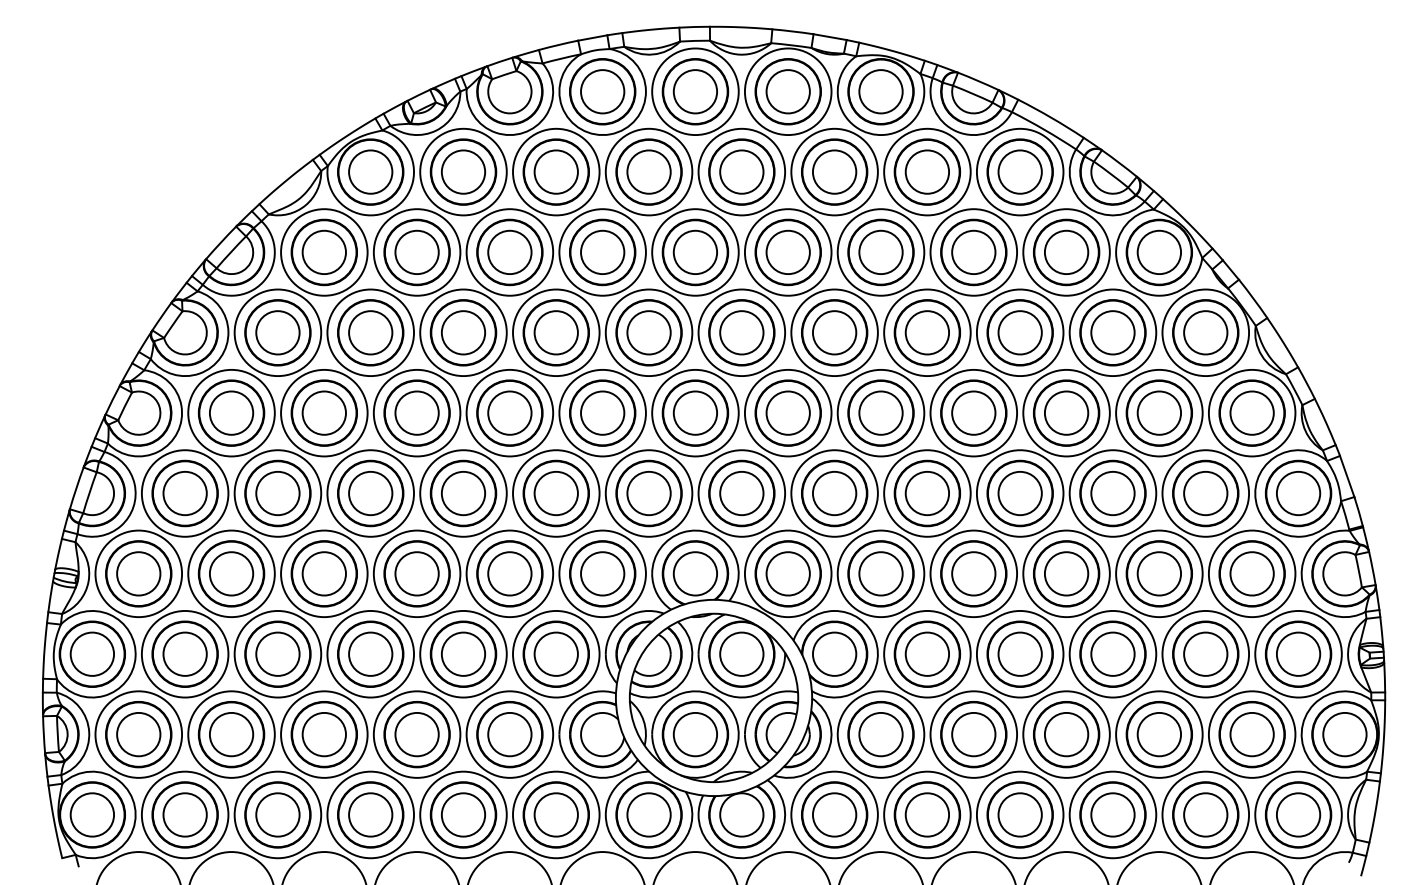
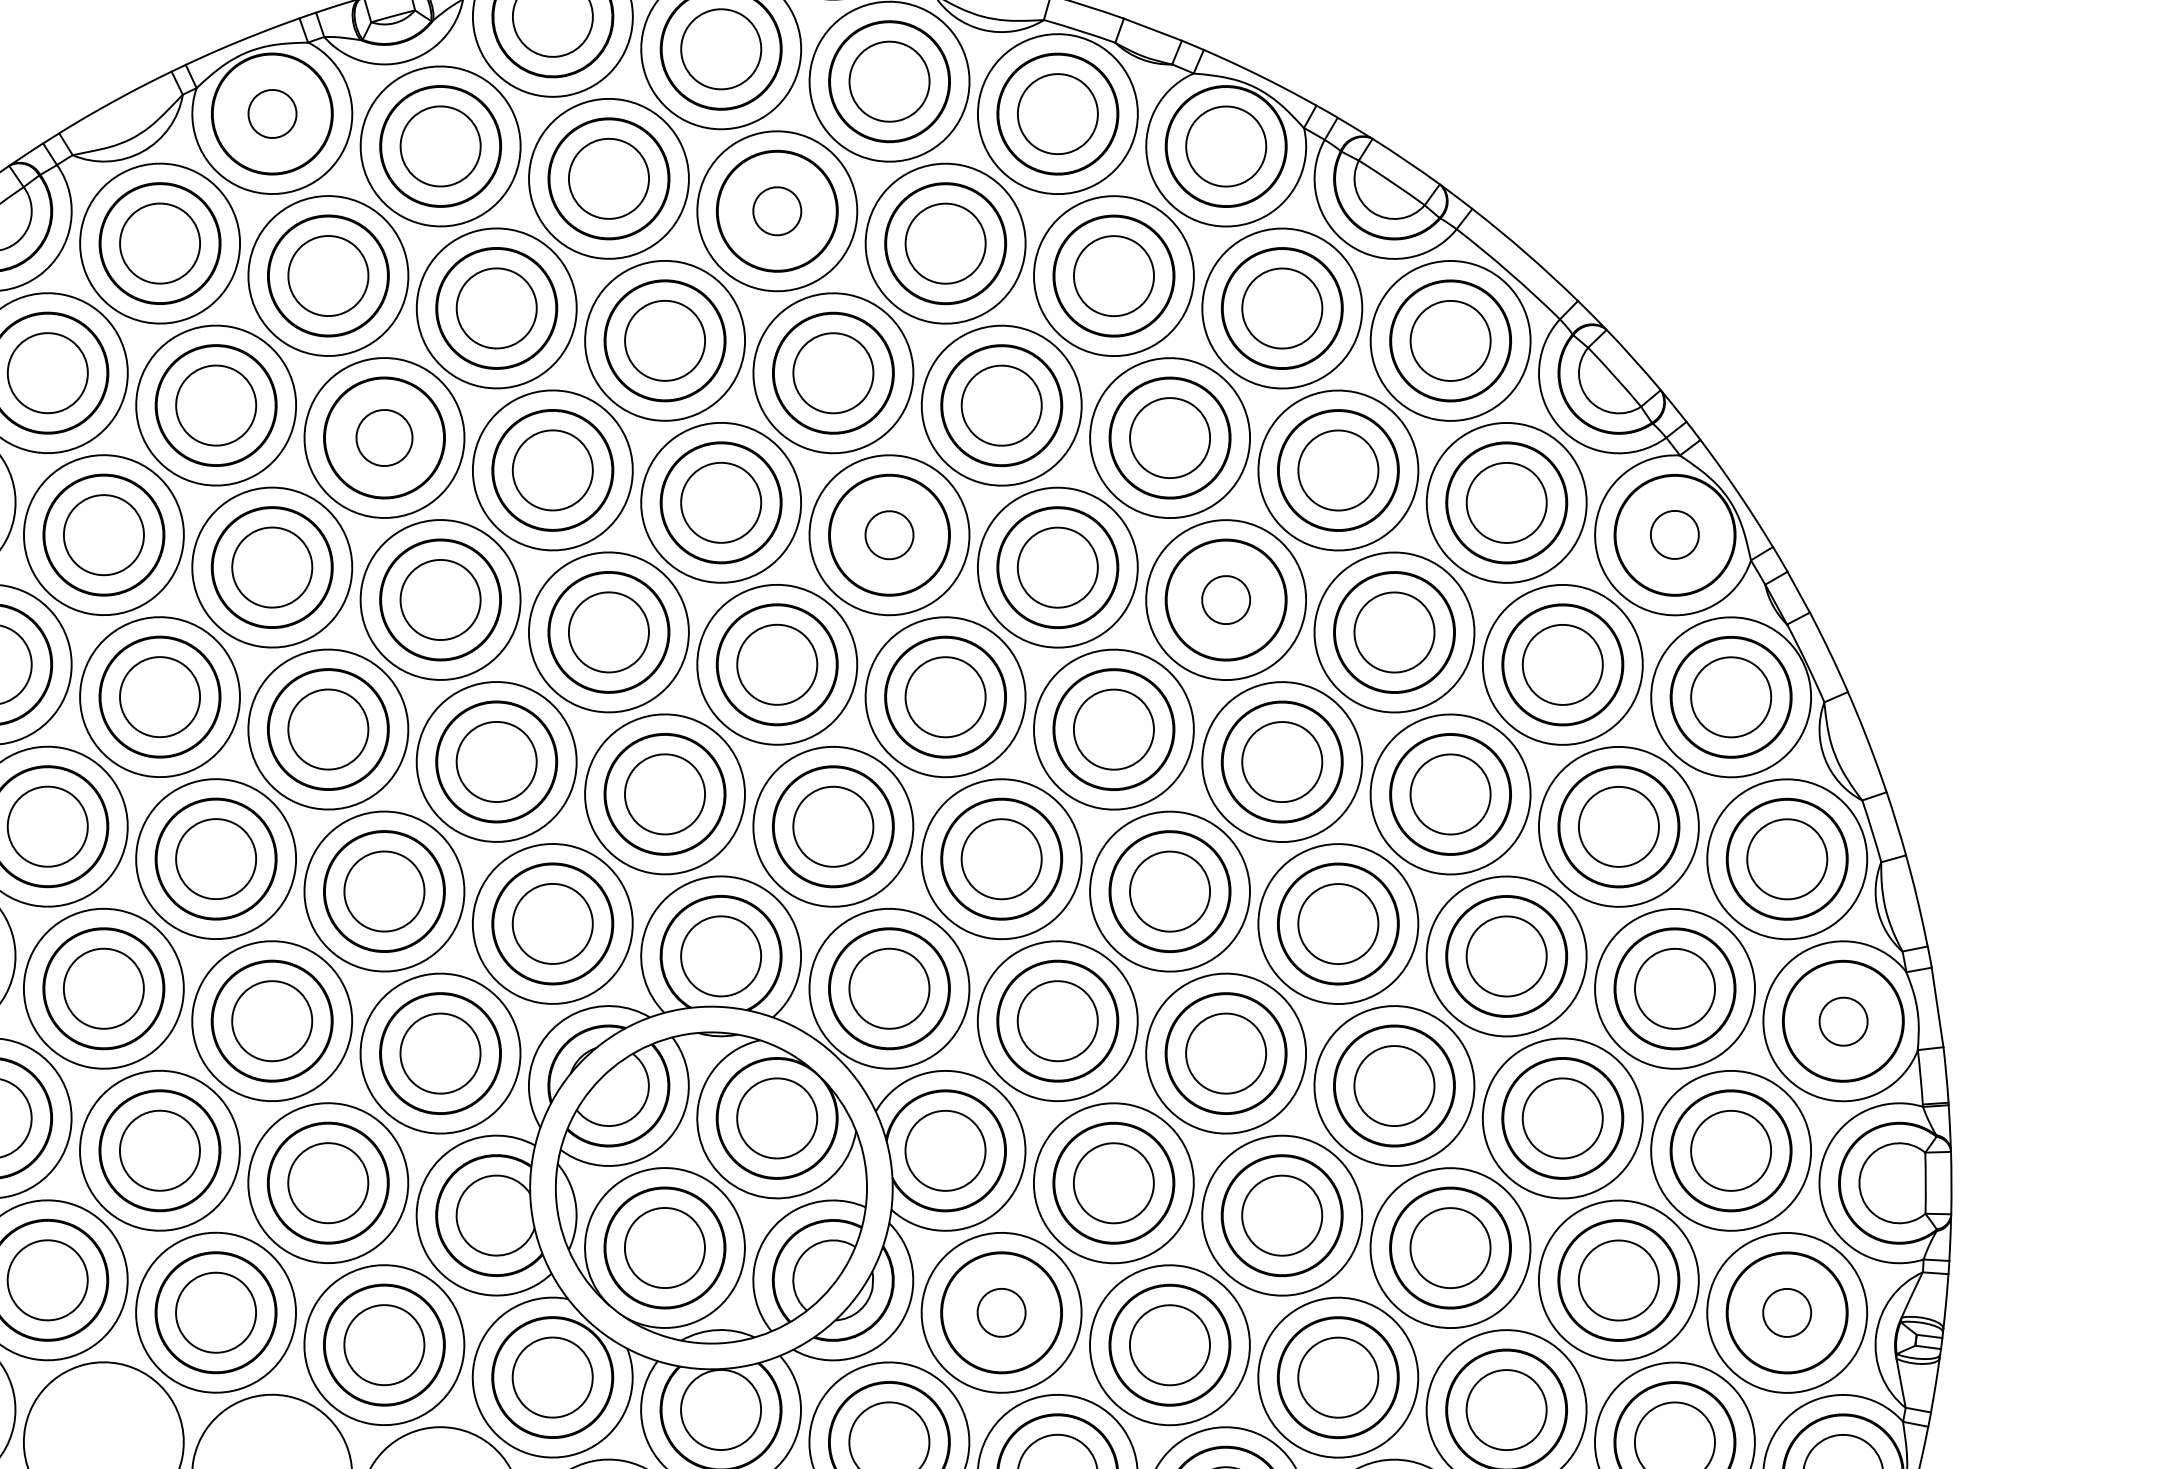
circle: (370, 171) -> (272, 112), size x0.6
circle: (648, 171) -> (776, 209), size x0.6
circle: (1158, 251) -> (1673, 533), size x0.6
circle: (463, 332) -> (384, 437), size x0.7
circle: (741, 332) -> (888, 534), size x0.6
circle: (927, 332) -> (1226, 599), size x0.6
circle: (1298, 493) -> (1843, 1021), size x0.6
circle: (1298, 653) -> (1787, 1311), size x0.6
circle: (880, 734) -> (1000, 1312), size x0.6

